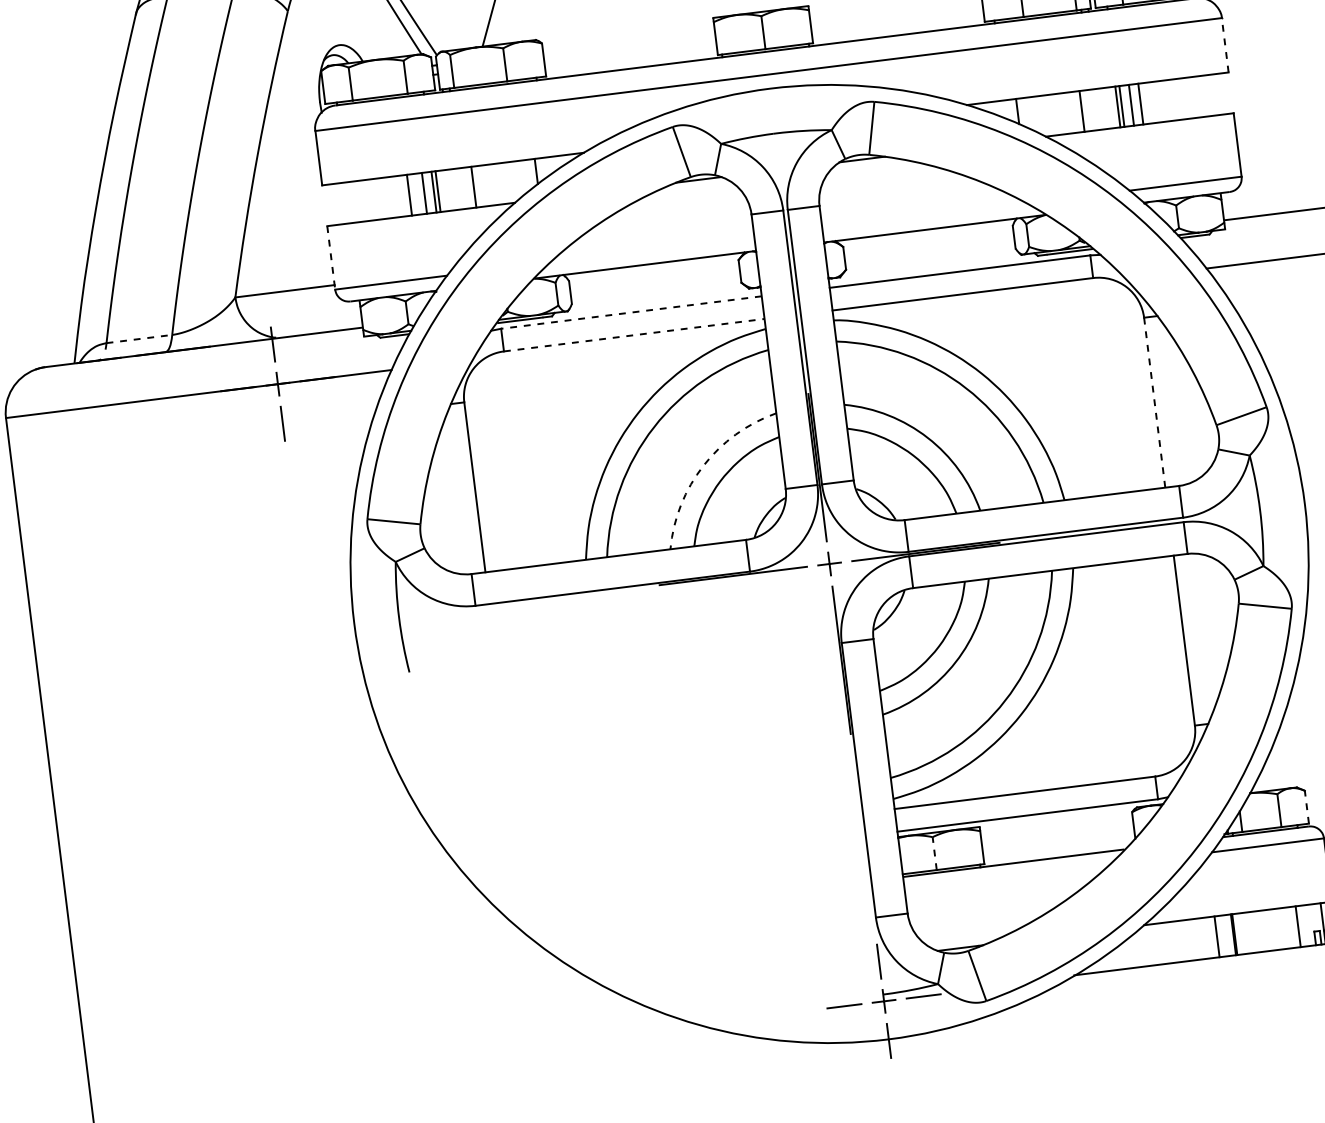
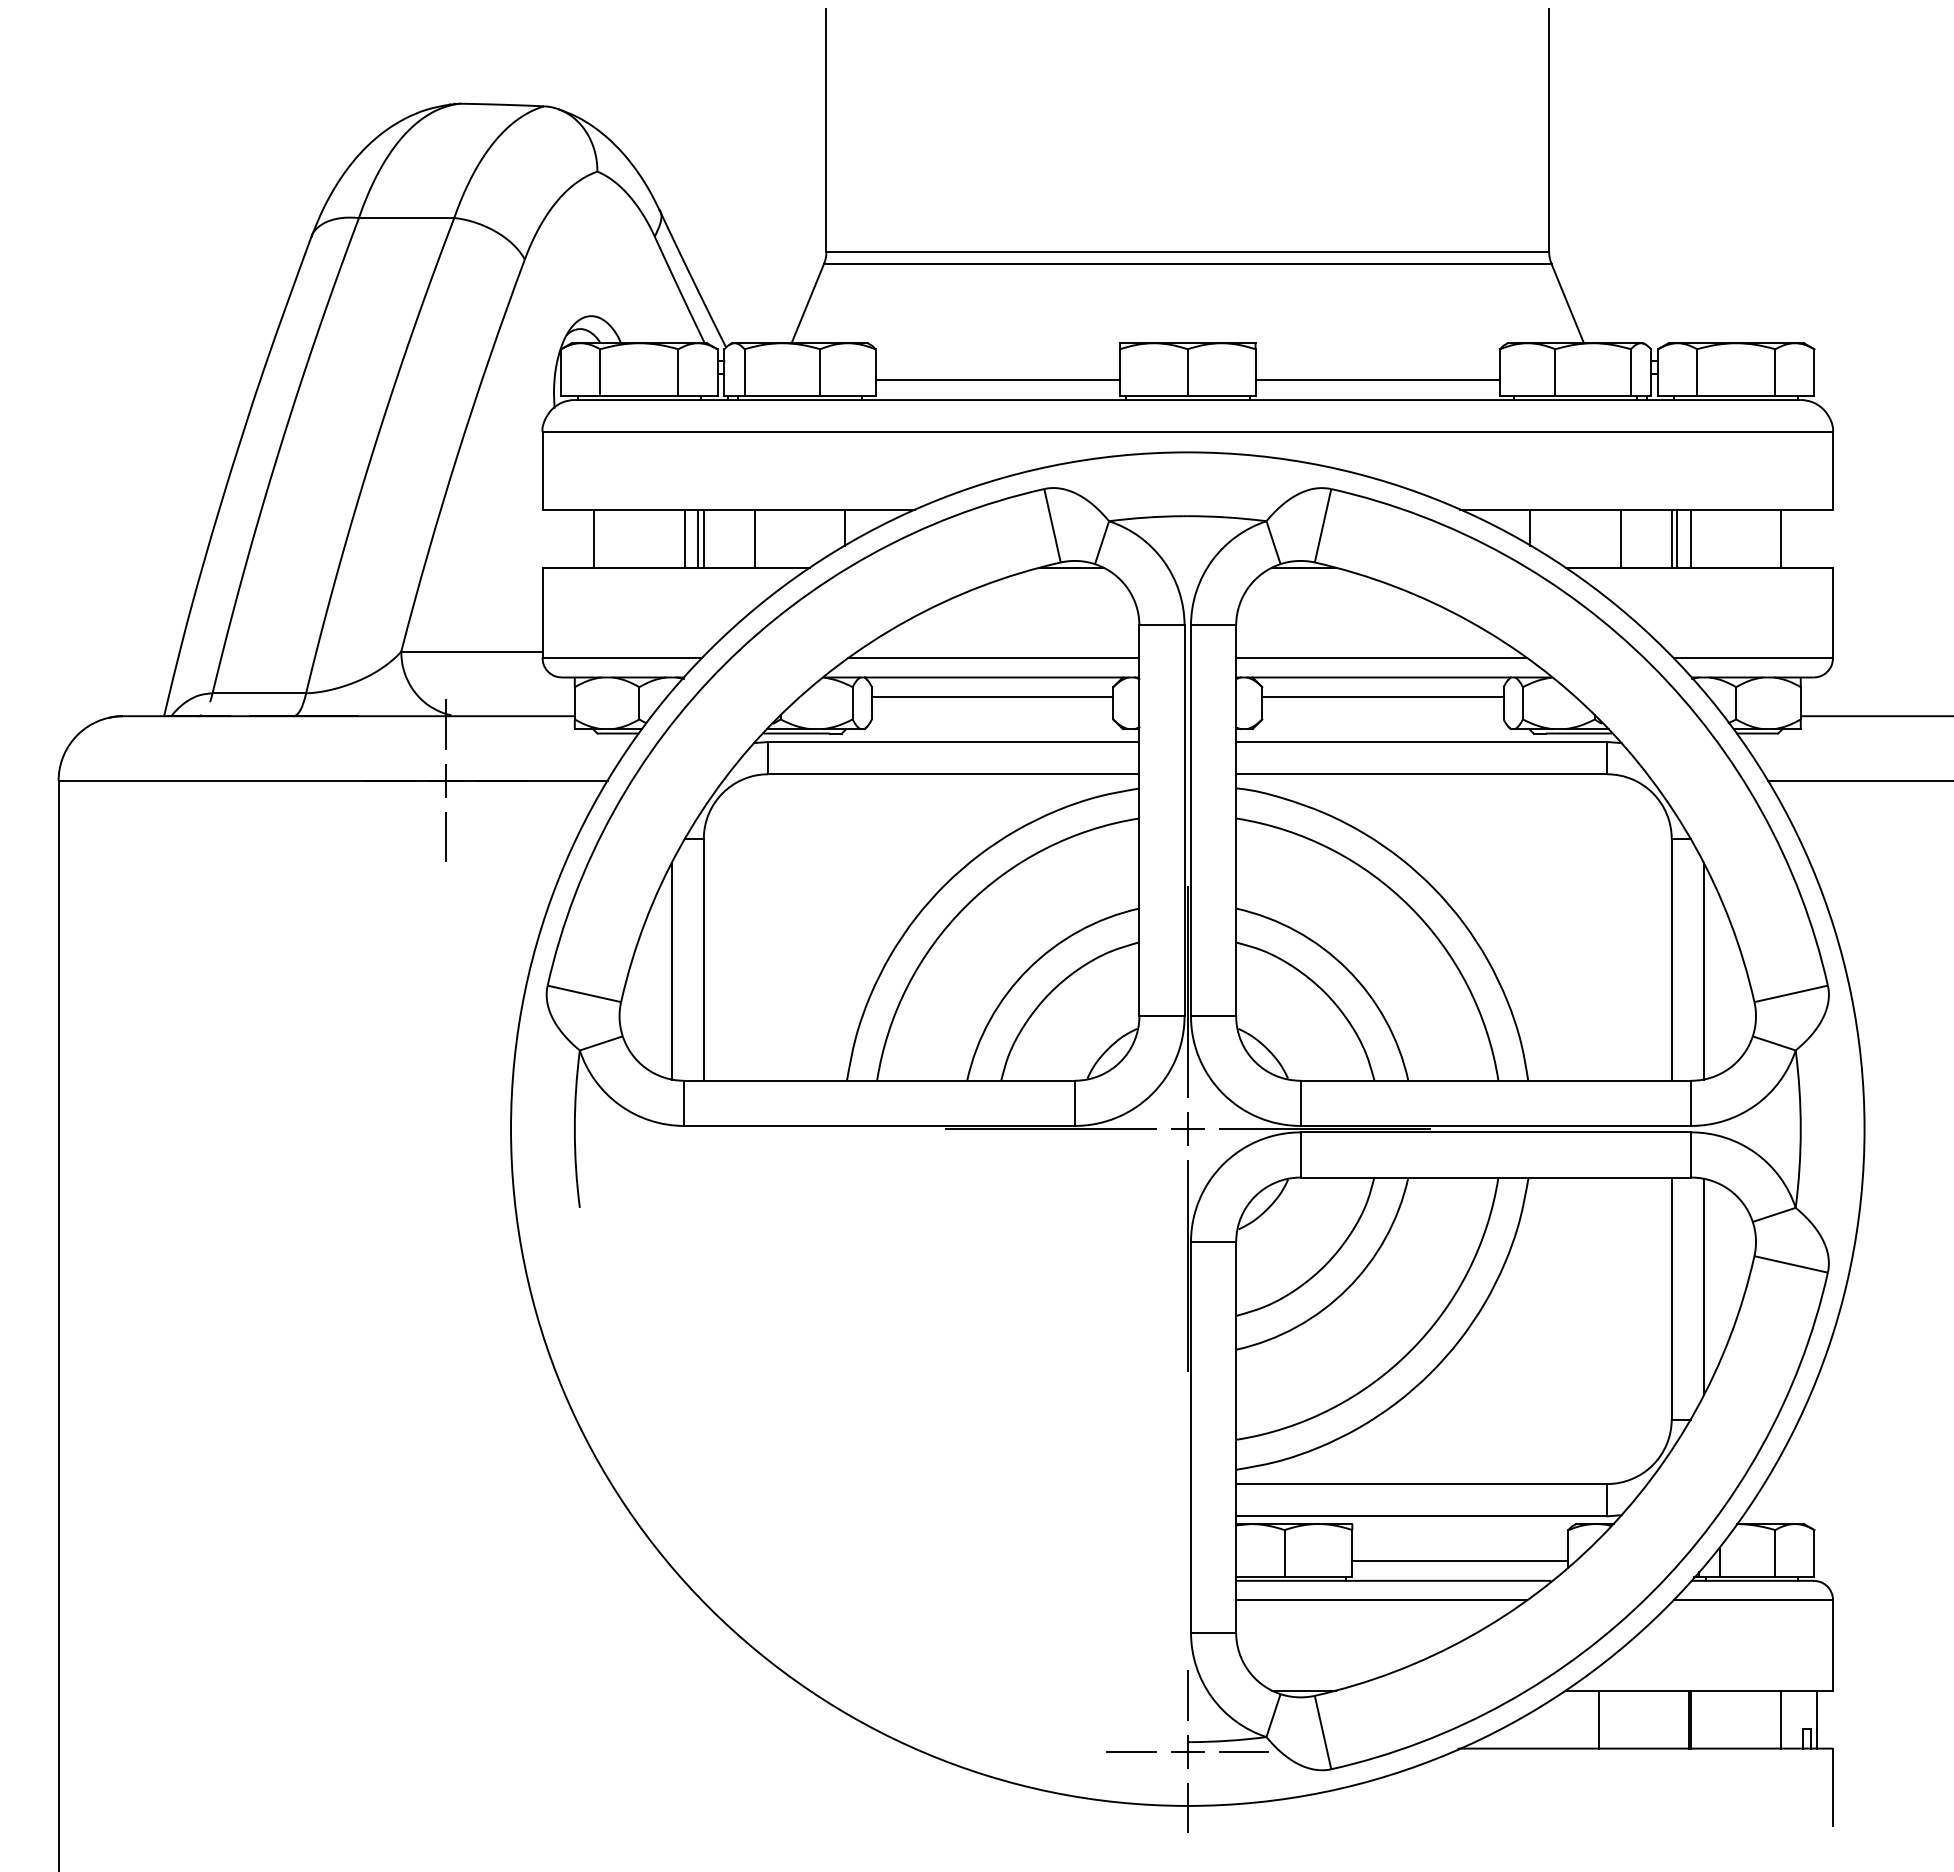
line: (897, 21) -> (1377, 380), added
line: (1225, 45) -> (1833, 471), dashed -> solid
line: (630, 54) -> (997, 380), added
line: (1140, 103) -> (1781, 538), moved
line: (409, 195) -> (594, 538), moved
line: (924, 216) -> (1381, 658), added
line: (928, 243) -> (1382, 696), added
line: (651, 250) -> (993, 658), added
line: (331, 258) -> (542, 613), dashed -> solid
line: (654, 277) -> (992, 696), added
line: (631, 312) -> (953, 742), dashed -> solid
line: (634, 335) -> (953, 774), dashed -> solid
line: (139, 339) -> (259, 693), dashed -> solid
line: (1154, 402) -> (1671, 959), dashed -> solid
line: (1178, 408) -> (1704, 971), added
arc: (703, 465) -> (1028, 969), dashed -> solid
line: (453, 498) -> (671, 971), added
line: (1206, 629) -> (1704, 1286), added
line: (1306, 807) -> (1814, 1553), dashed -> solid
line: (1058, 843) -> (1460, 1561), added
line: (934, 853) -> (1284, 1553), dashed -> solid
line: (1006, 878) -> (1381, 1600), added
line: (1216, 936) -> (1598, 1719), moved

